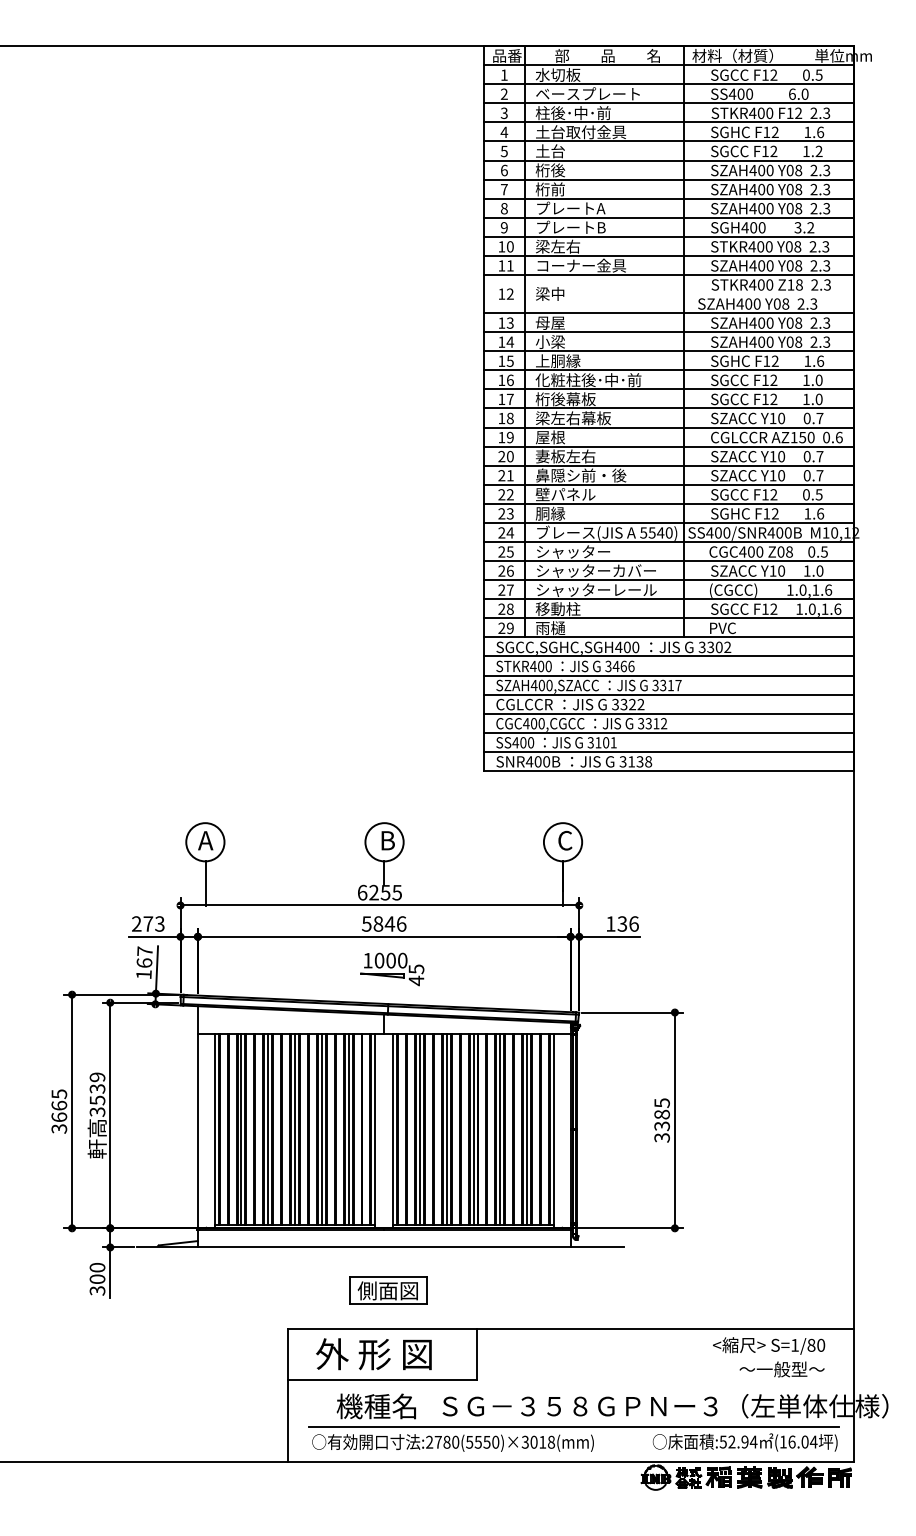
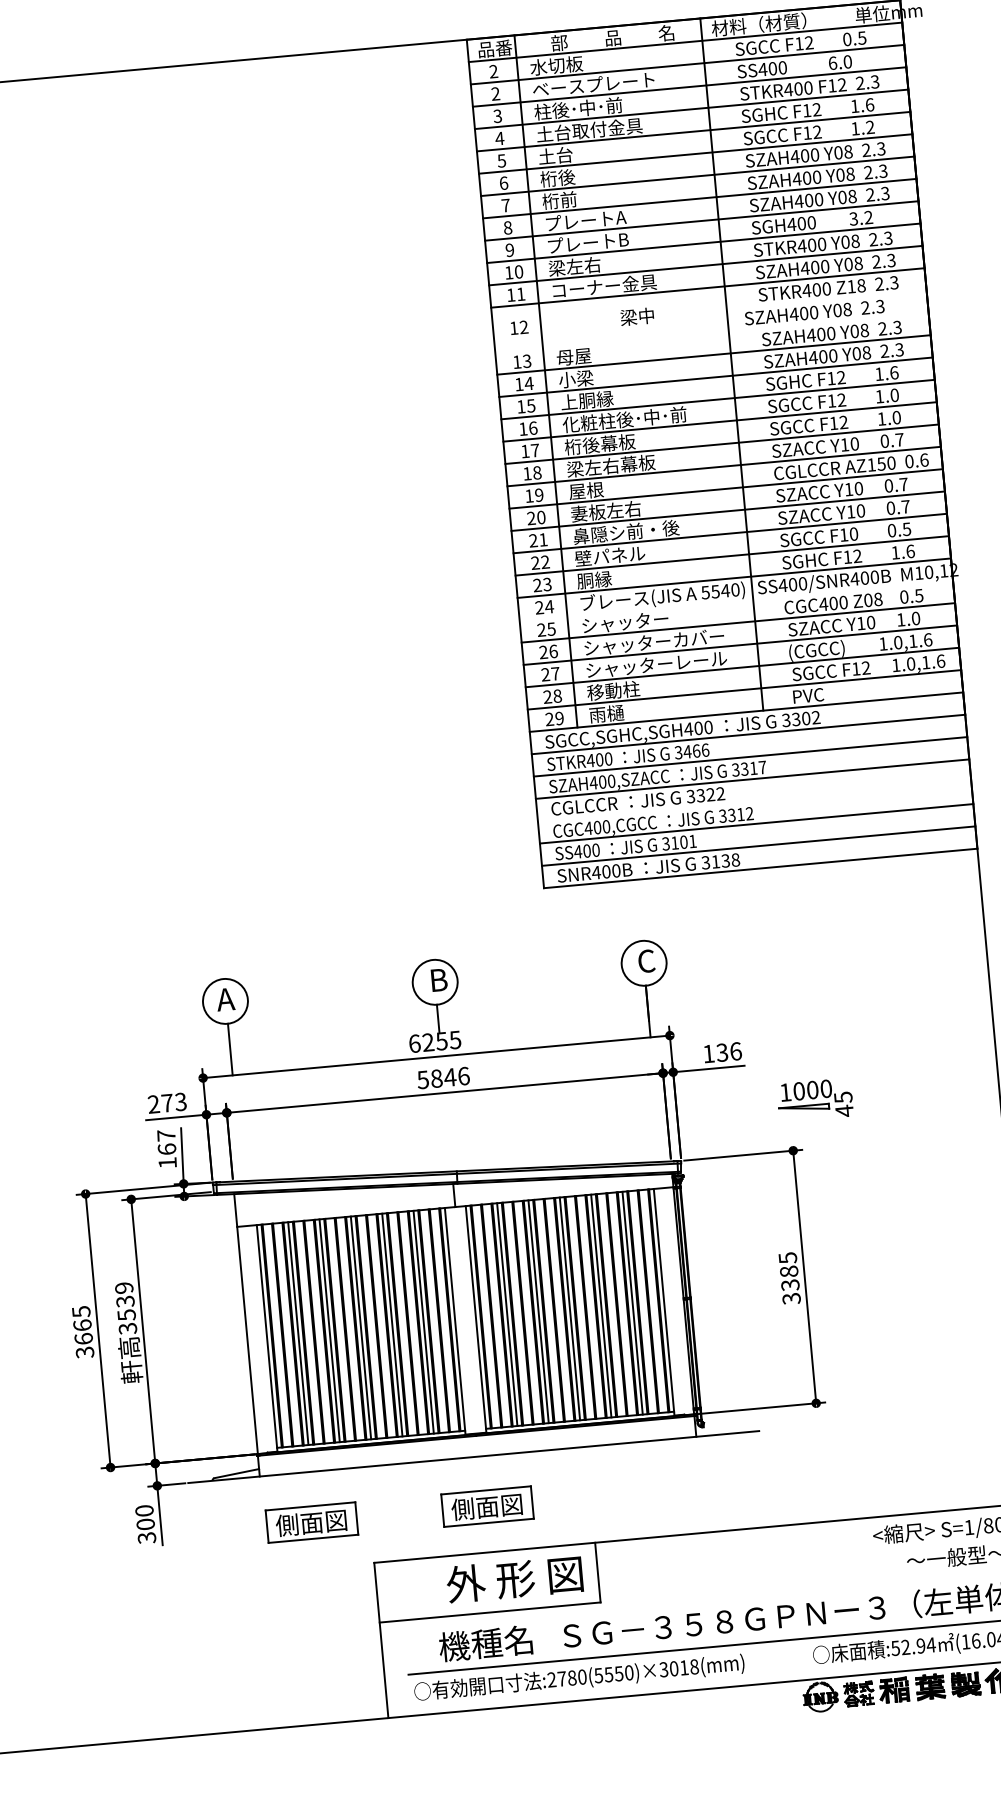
text: (503, 74) -> (492, 70), 1 -> 2
text: (550, 293) -> (637, 316), moved
line: (669, 313) -> (712, 333), removed
text: (773, 494) -> (853, 533), F12 -> F10
line: (669, 542) -> (736, 601), removed
line: (669, 713) -> (755, 801), removed
part: (392, 969) -> (815, 1100), moved
part: (238, 1290) -> (311, 1522), added
text: (373, 1354) -> (514, 1579), moved

